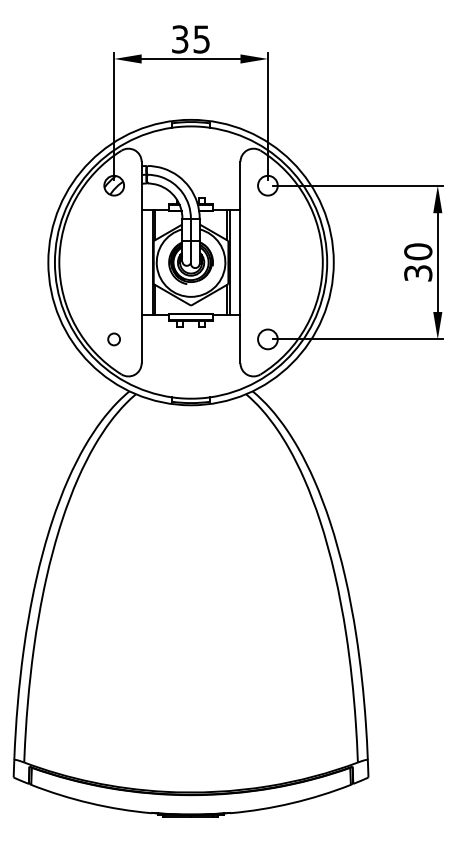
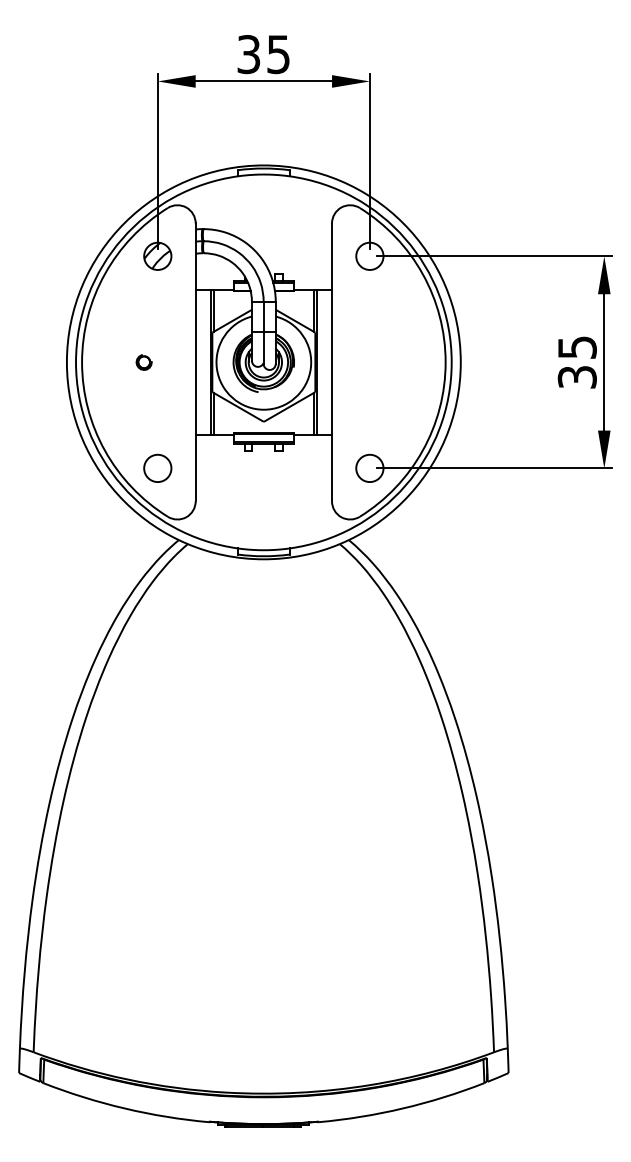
text: (418, 251) -> (577, 347), 30 -> 35
part: (104, 262) -> (144, 362), added
circle: (113, 339) -> (156, 468), size x1.67

